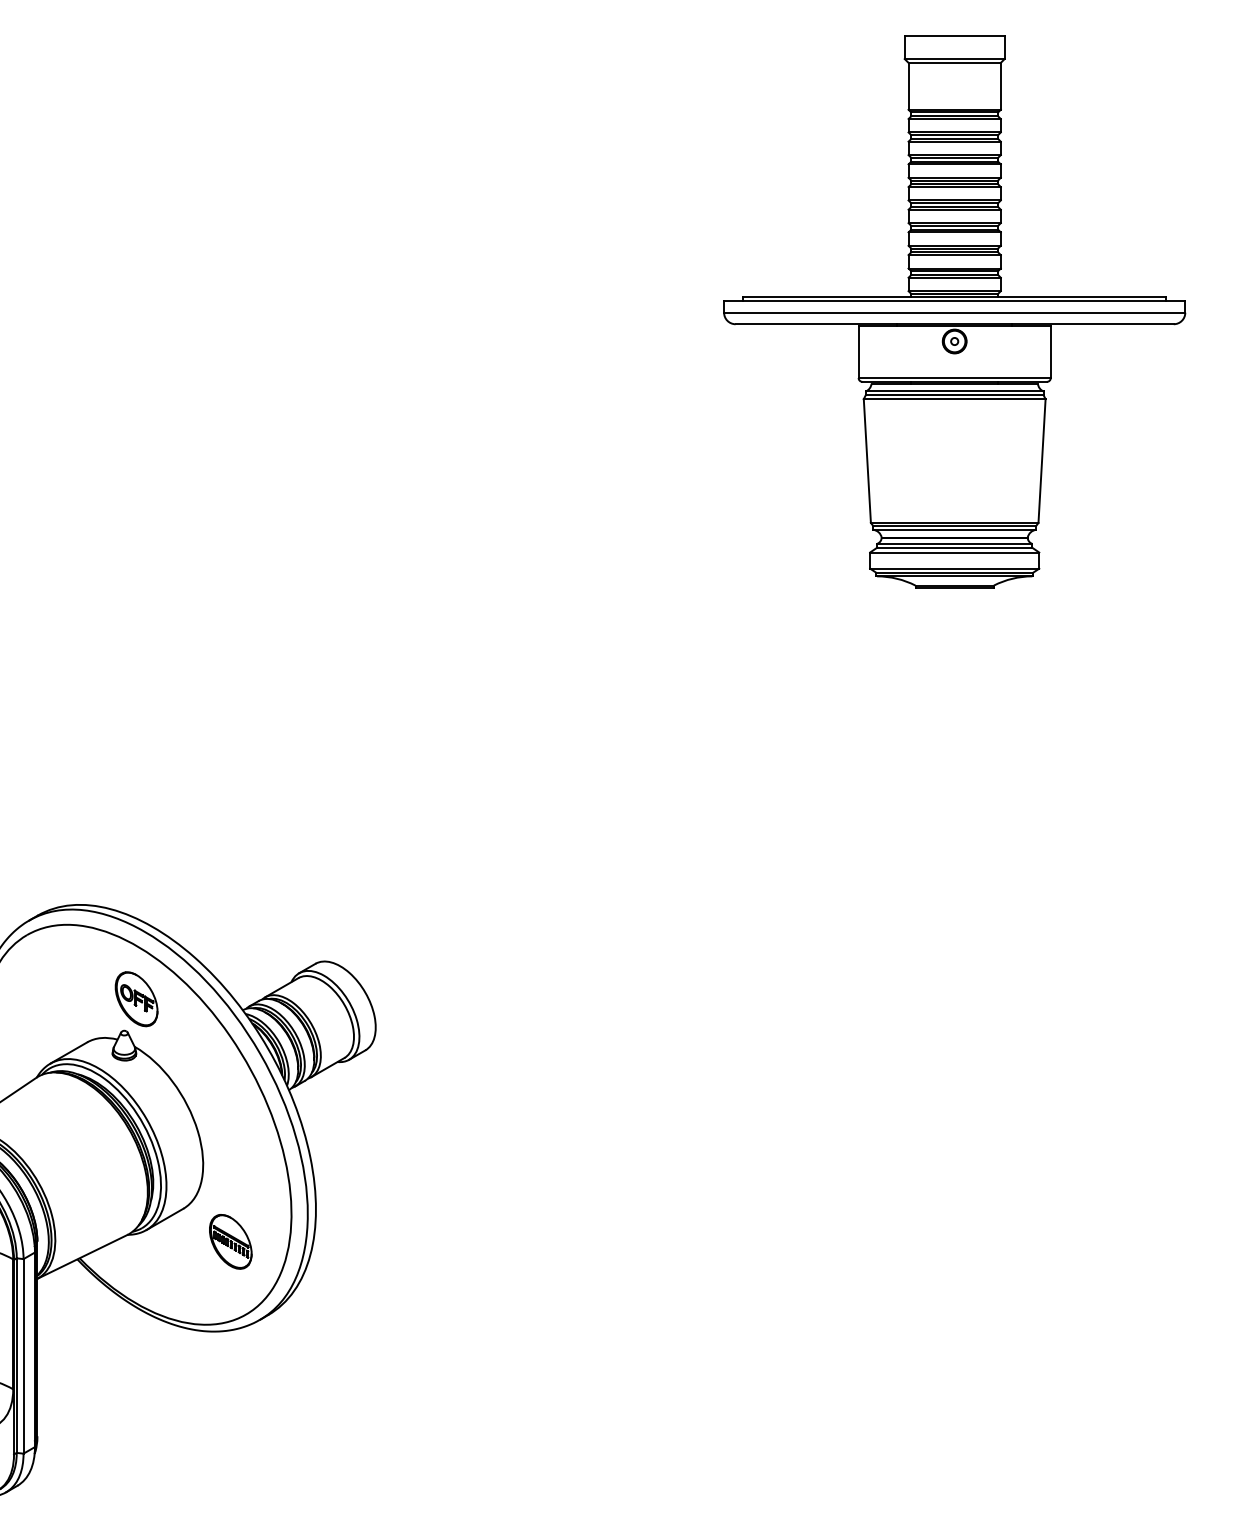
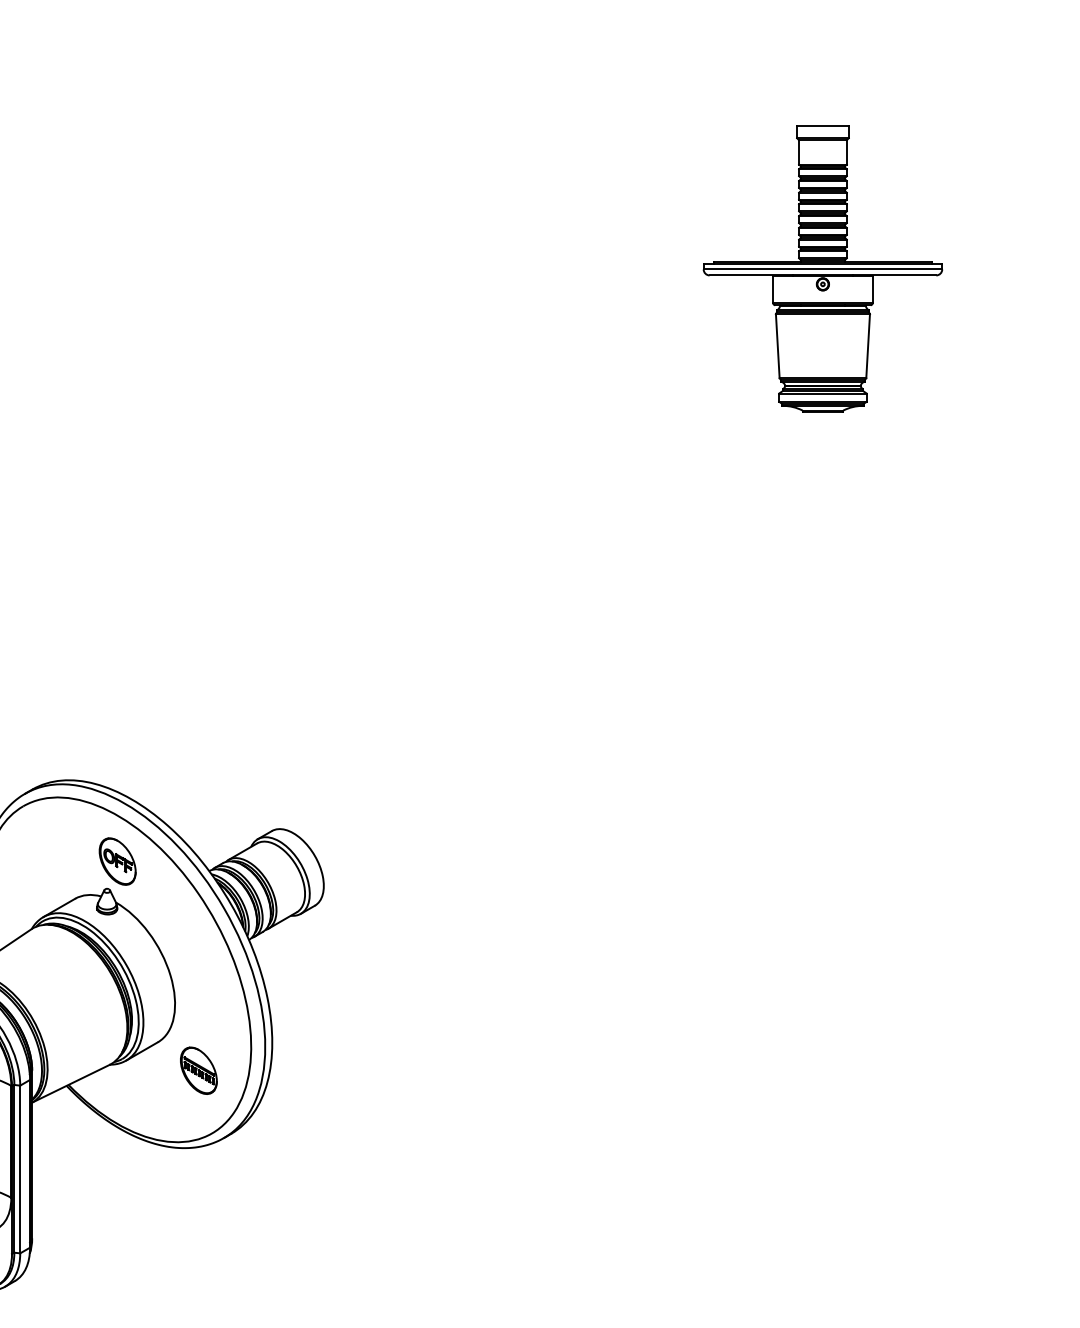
part: (954, 311) -> (822, 268), size x0.6

